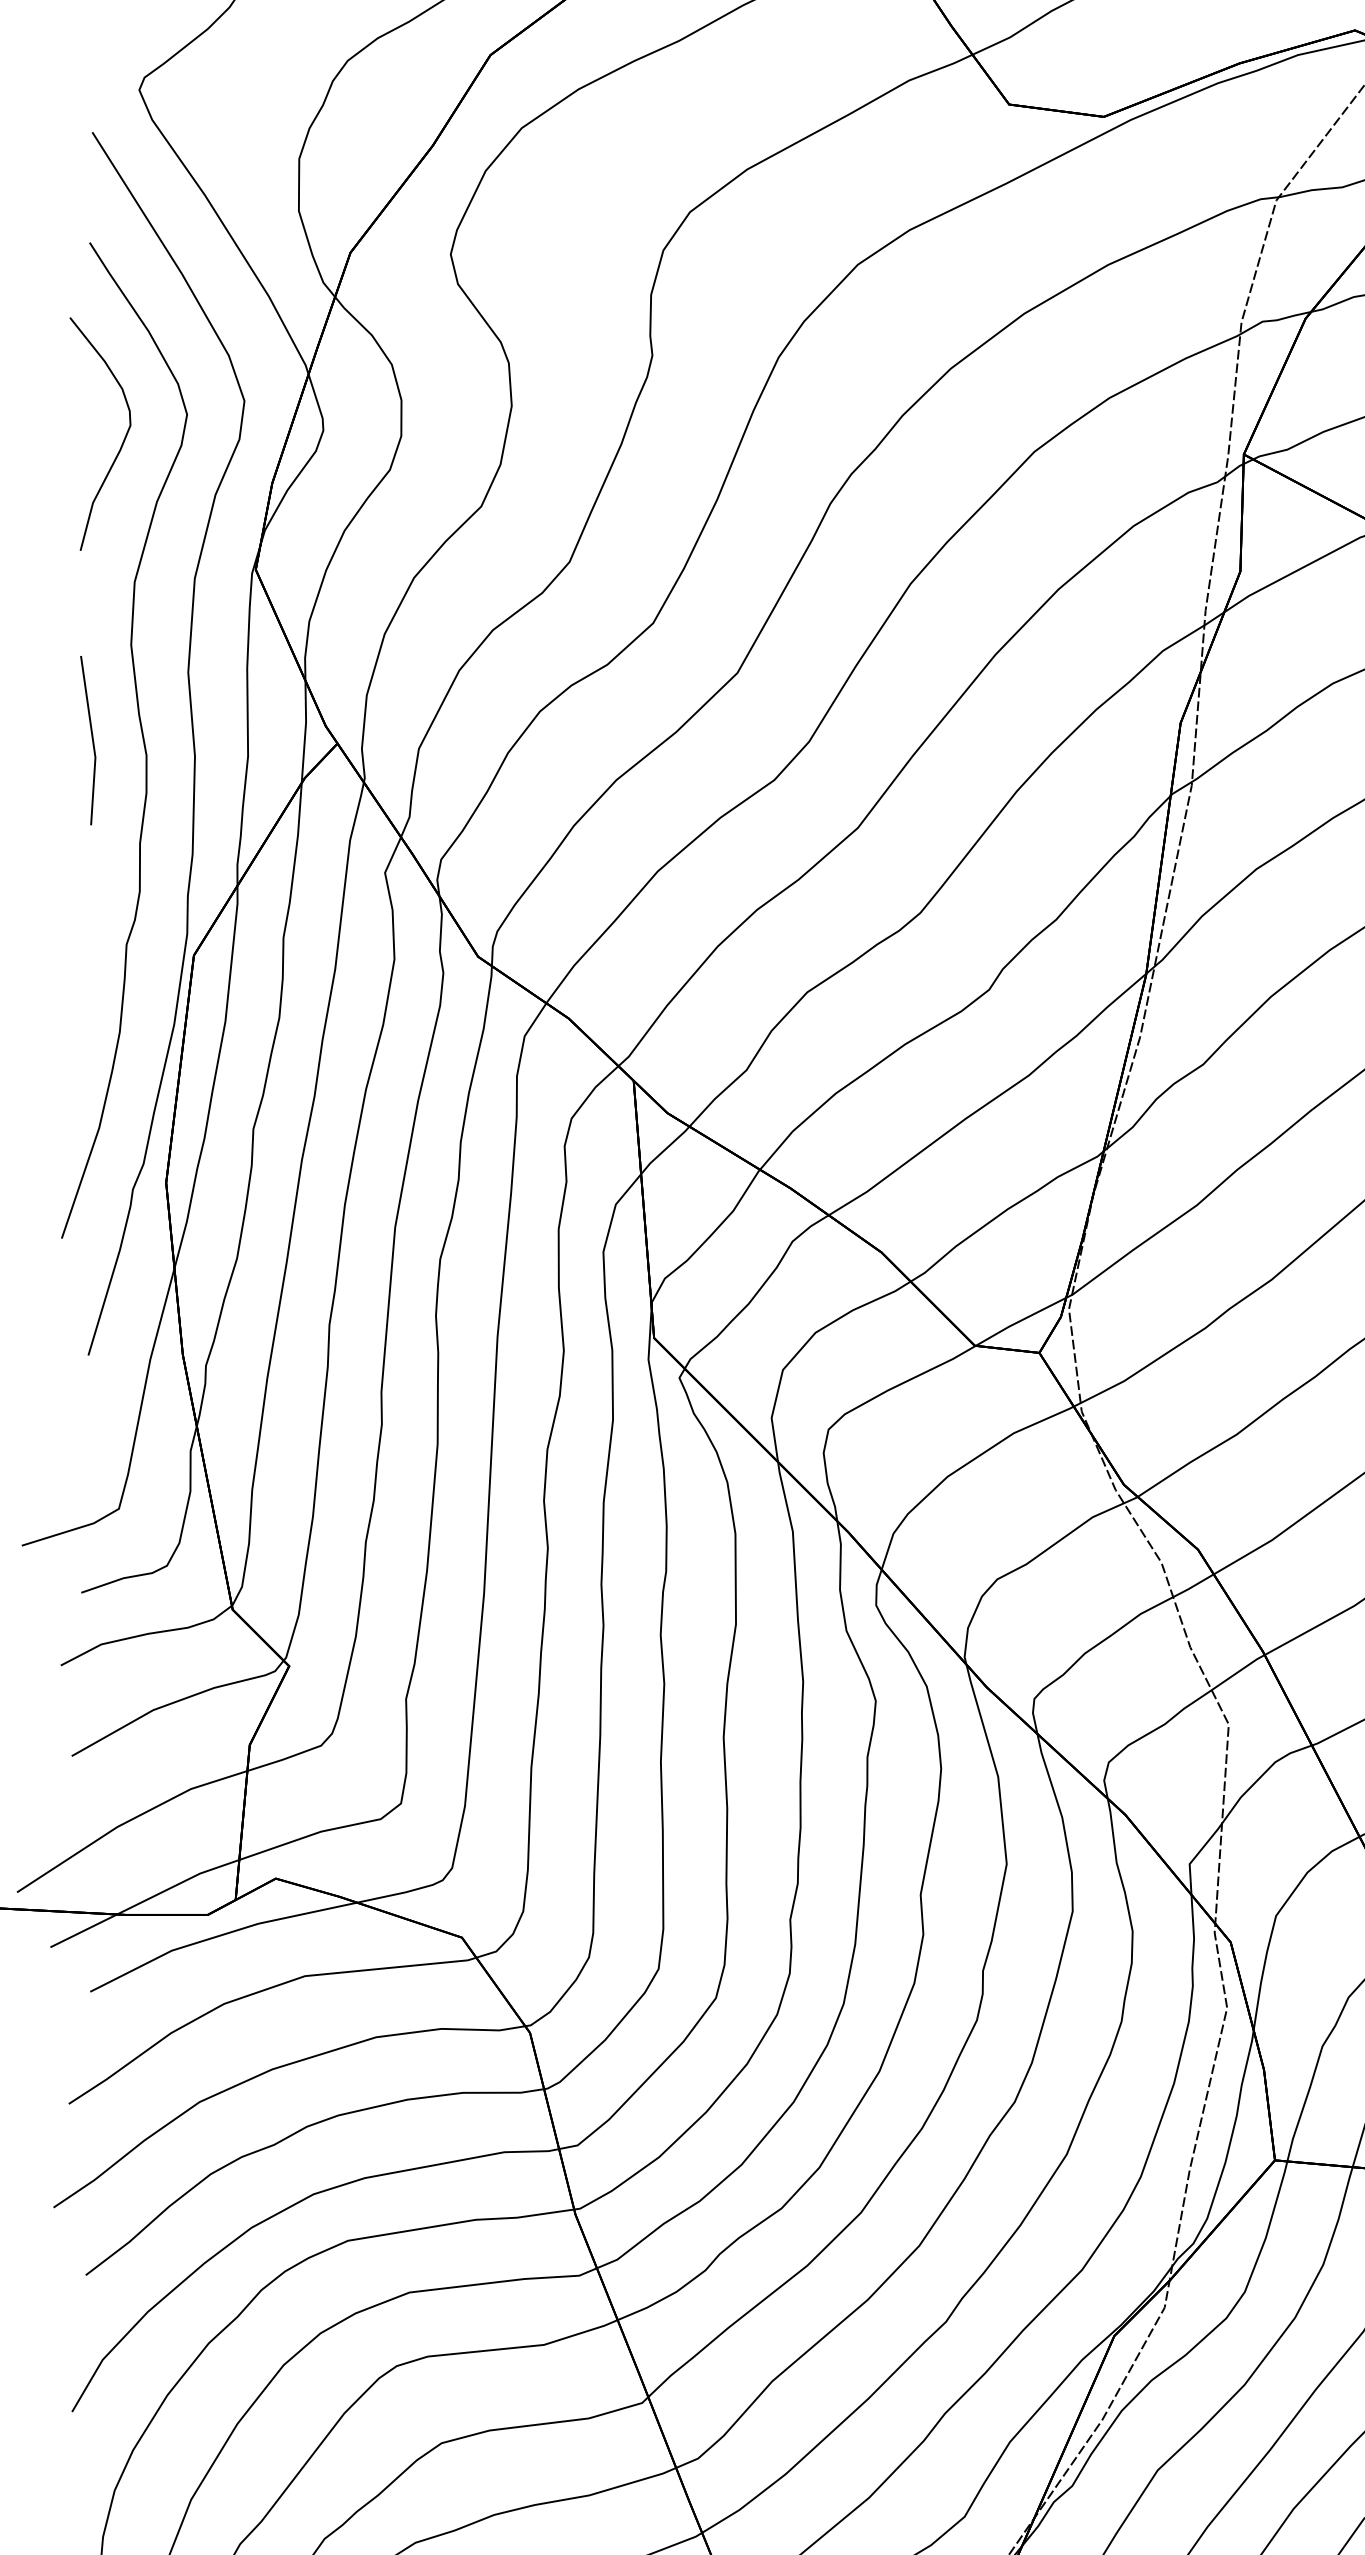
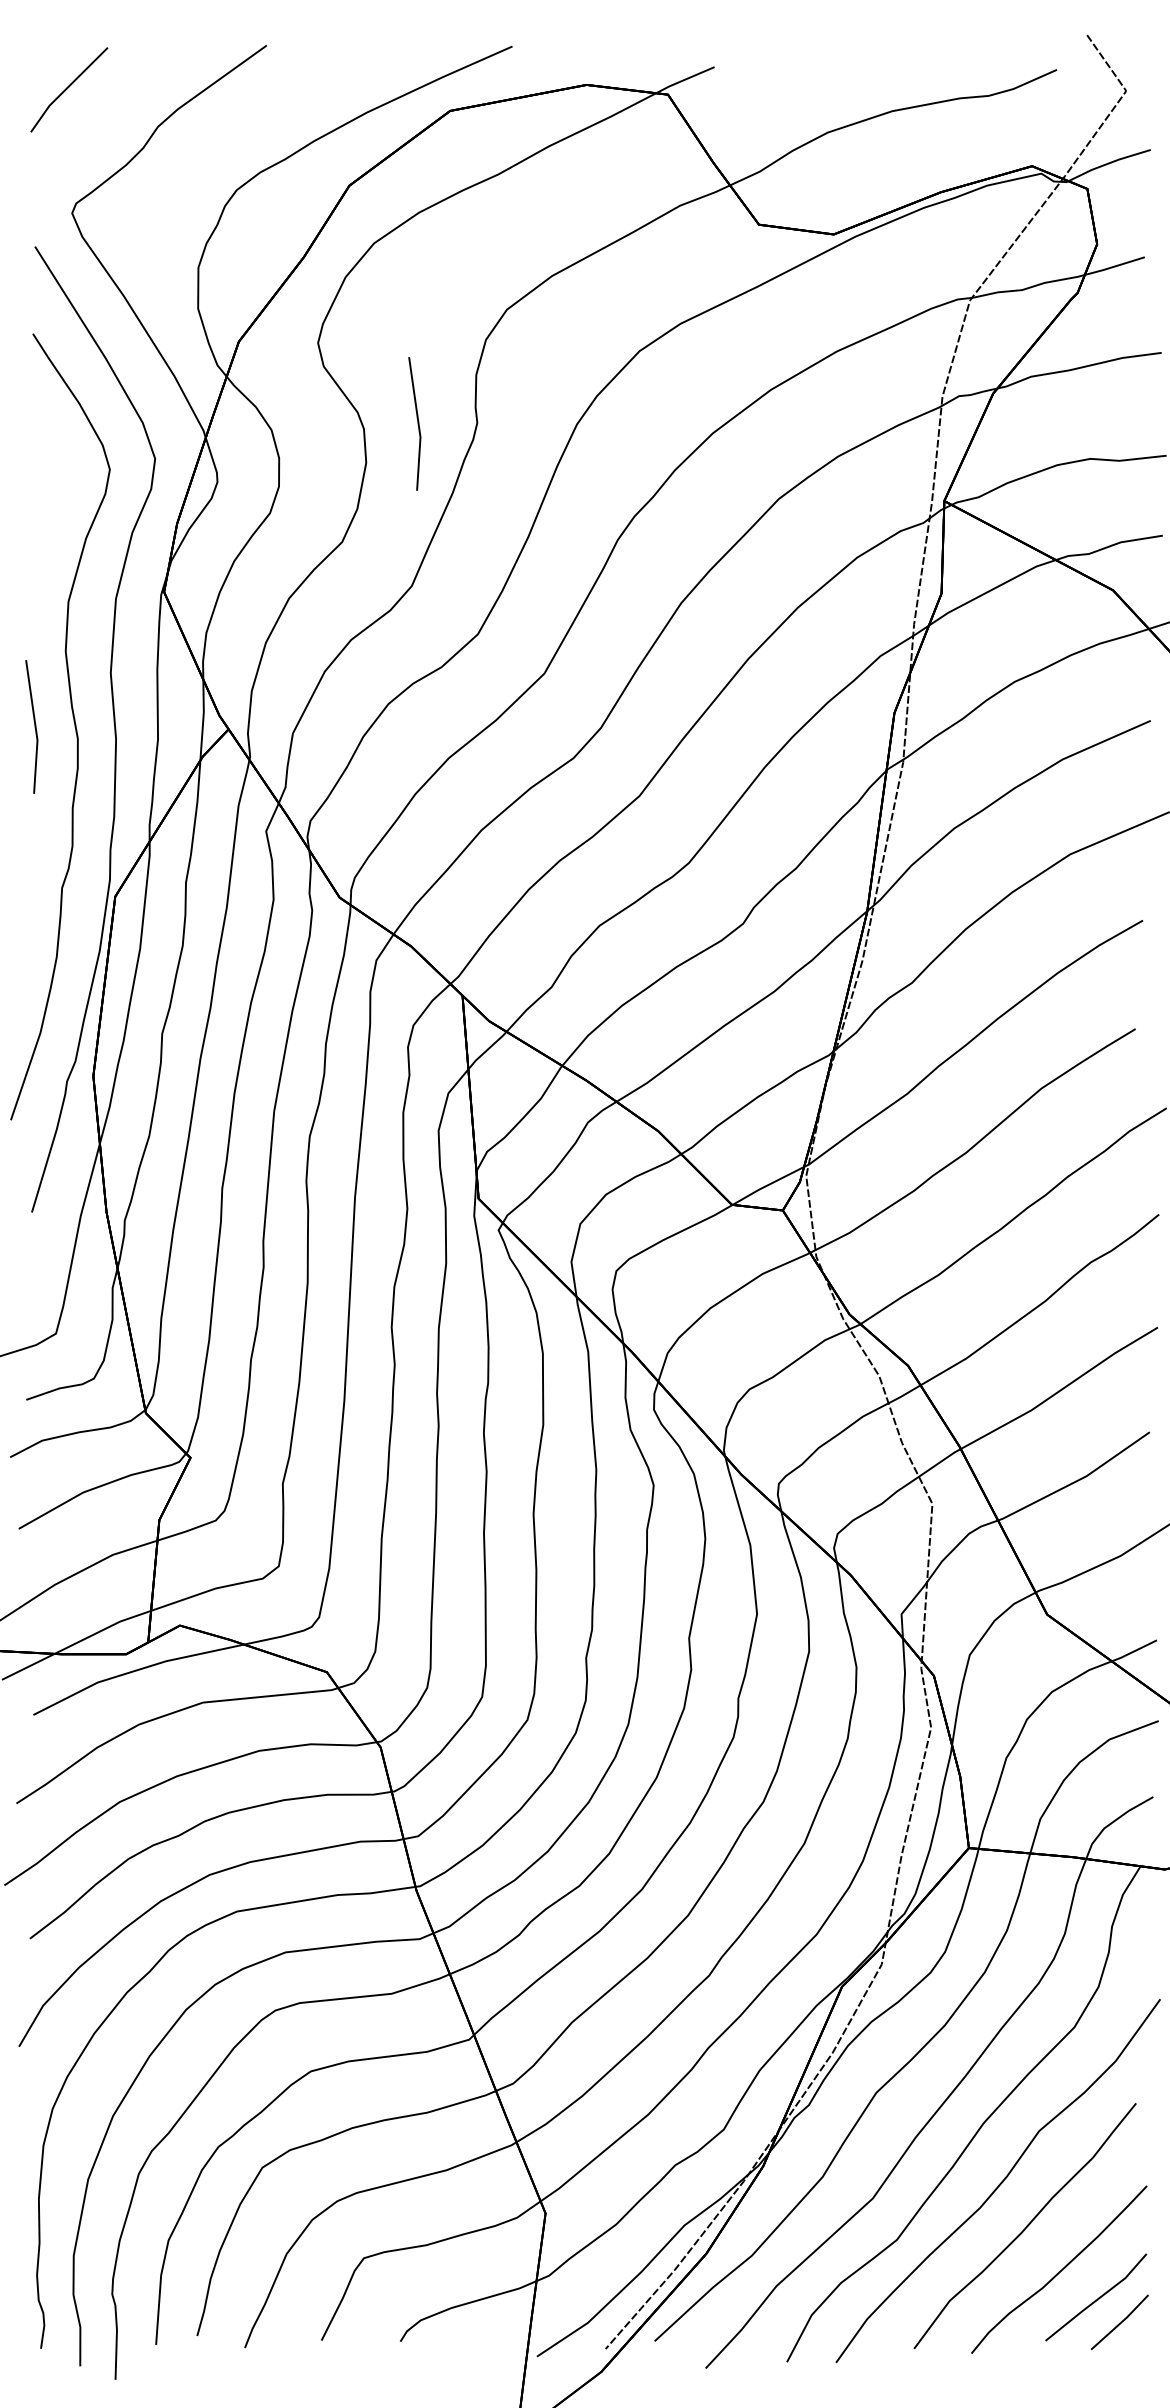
line: (576, 356) -> (417, 423), added
curve: (120, 444) -> (57, 493), removed

